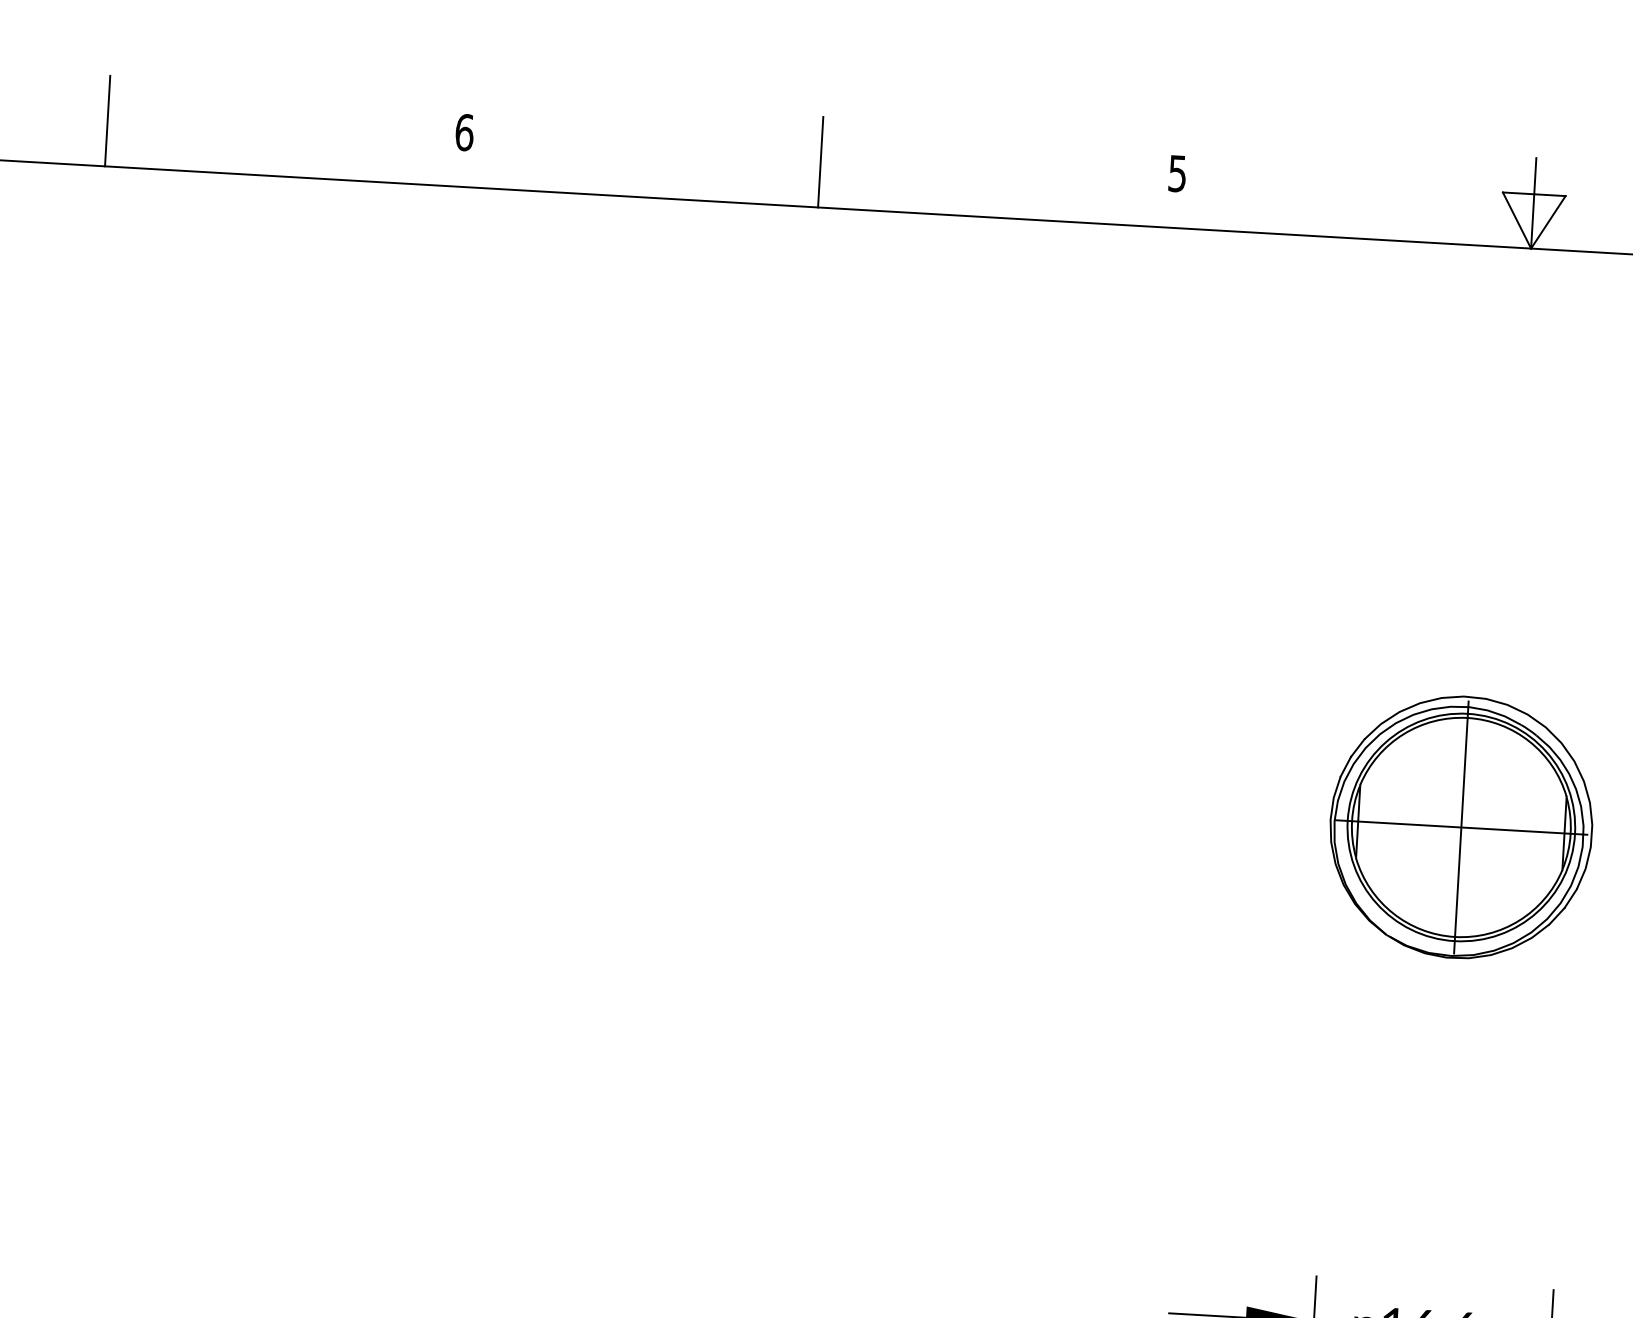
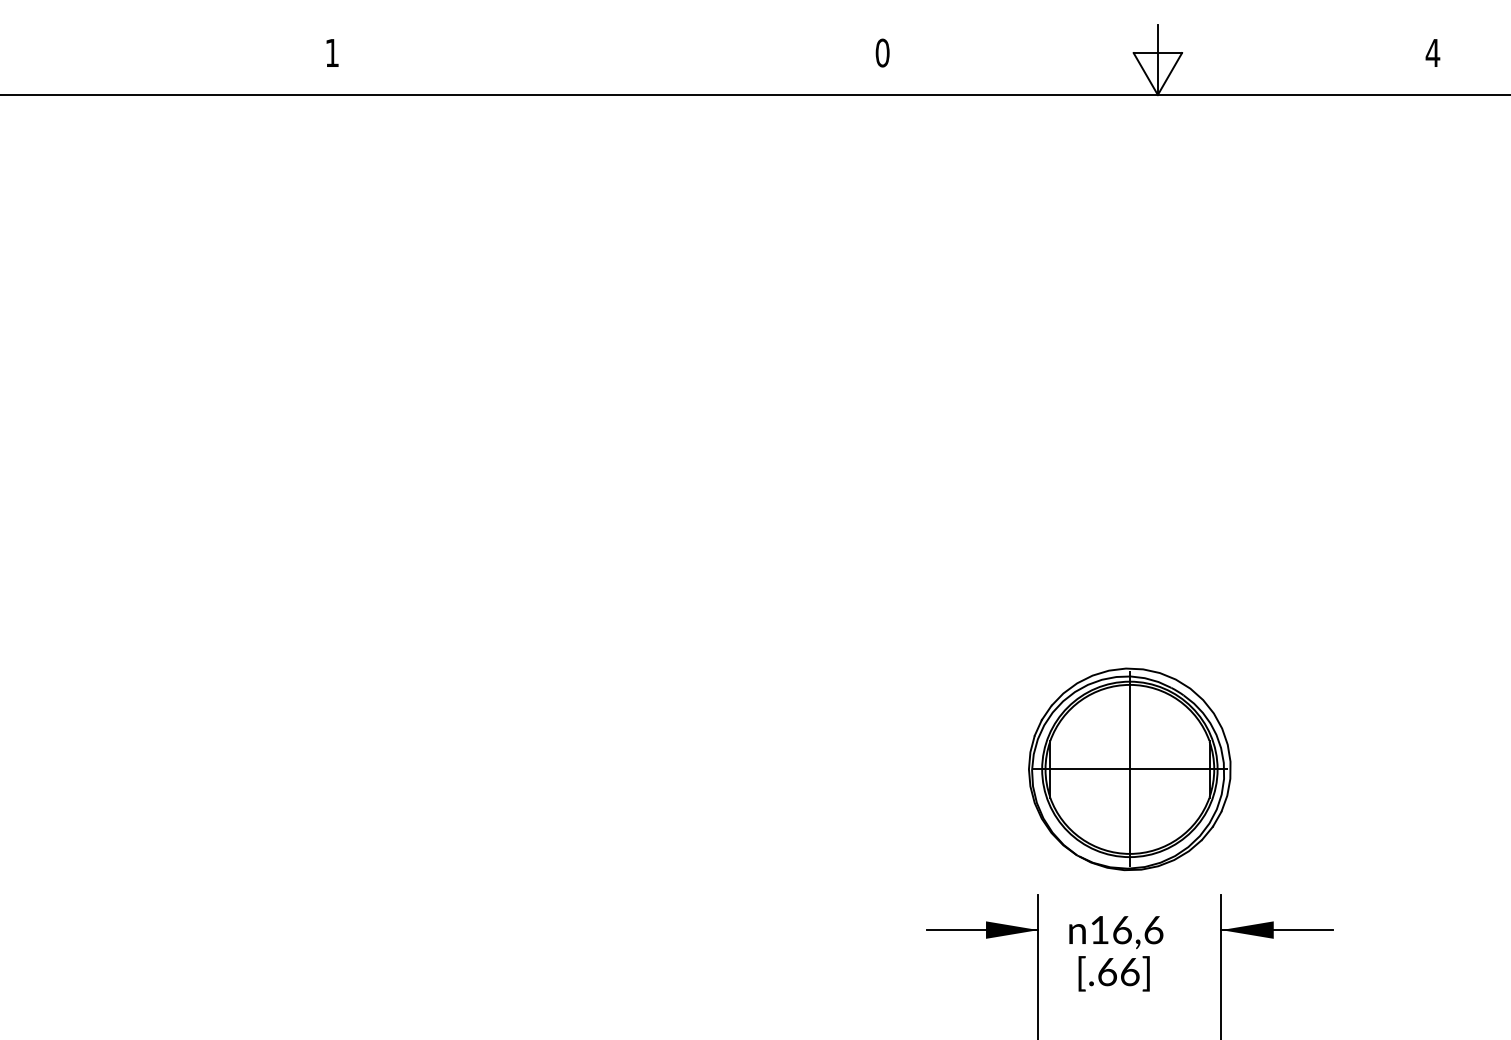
line: (108, 120) -> (57, 59), removed
text: (464, 131) -> (332, 52), 6 -> 1
line: (820, 161) -> (607, 59), removed
text: (1177, 172) -> (882, 52), 5 -> 0
part: (1460, 827) -> (1129, 769), moved

